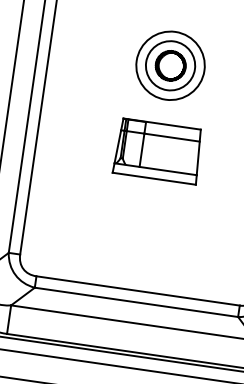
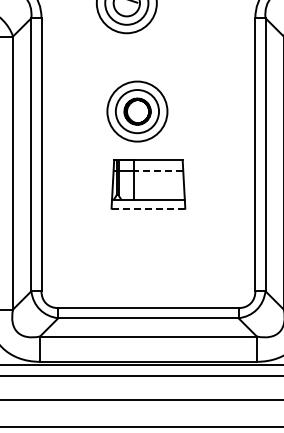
part: (170, 65) -> (137, 111), moved
line: (171, 137) -> (158, 170), solid -> dashed
line: (154, 178) -> (148, 208), solid -> dashed

